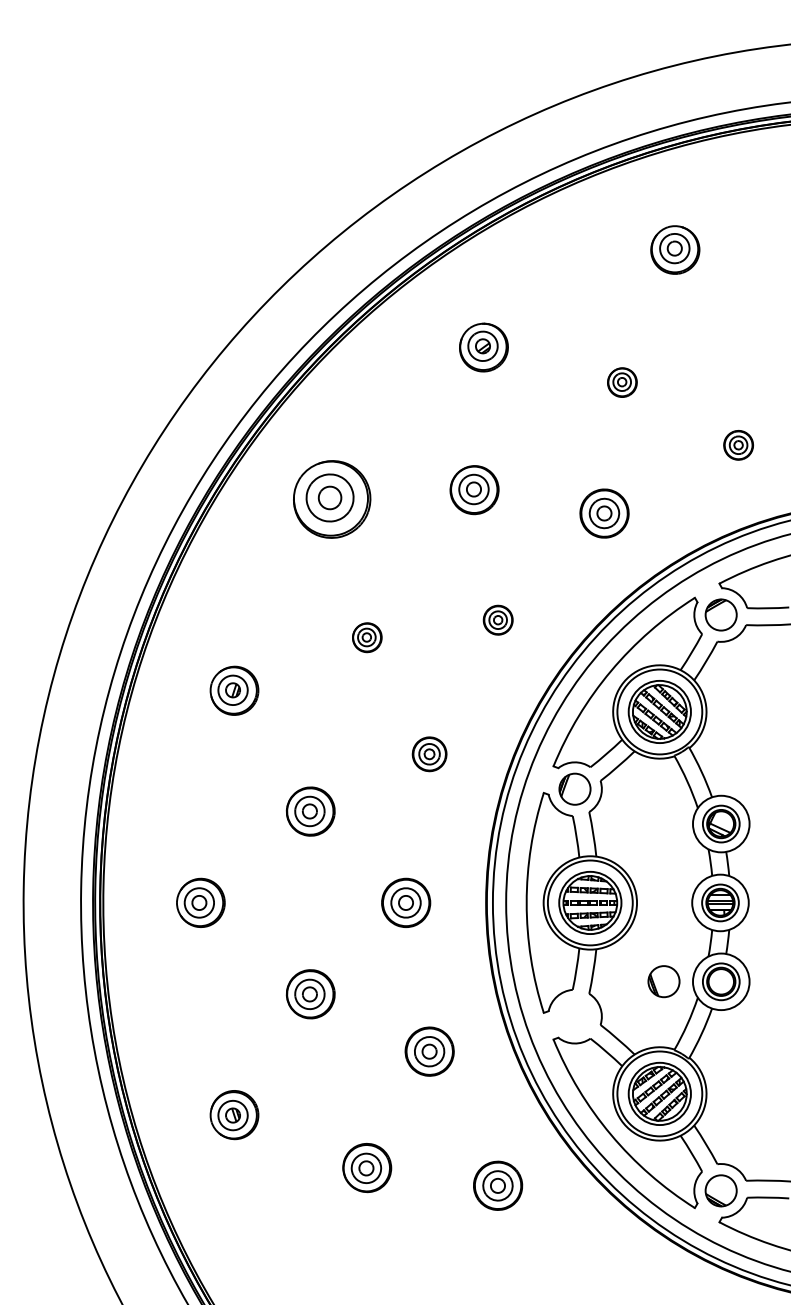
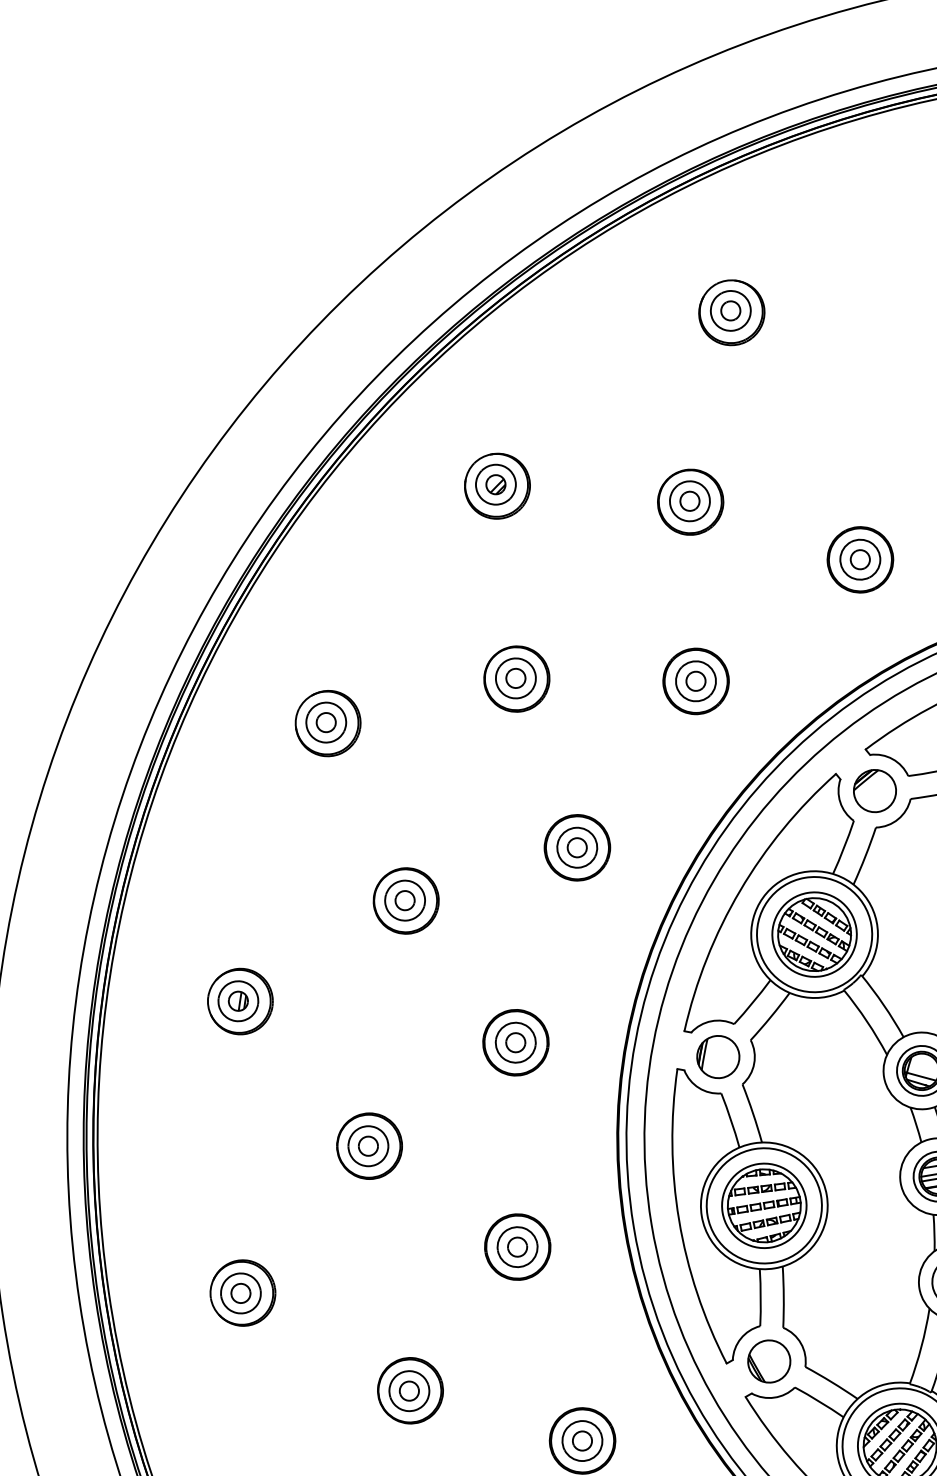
part: (622, 382) -> (690, 501), size x1.67
part: (738, 445) -> (860, 560), size x1.67
part: (331, 499) -> (327, 723), size x0.62
part: (498, 620) -> (578, 848), size x1.67
part: (367, 637) -> (406, 900), size x1.67
part: (429, 754) -> (515, 1043), size x1.43
part: (663, 981) -> (768, 1361), moved

